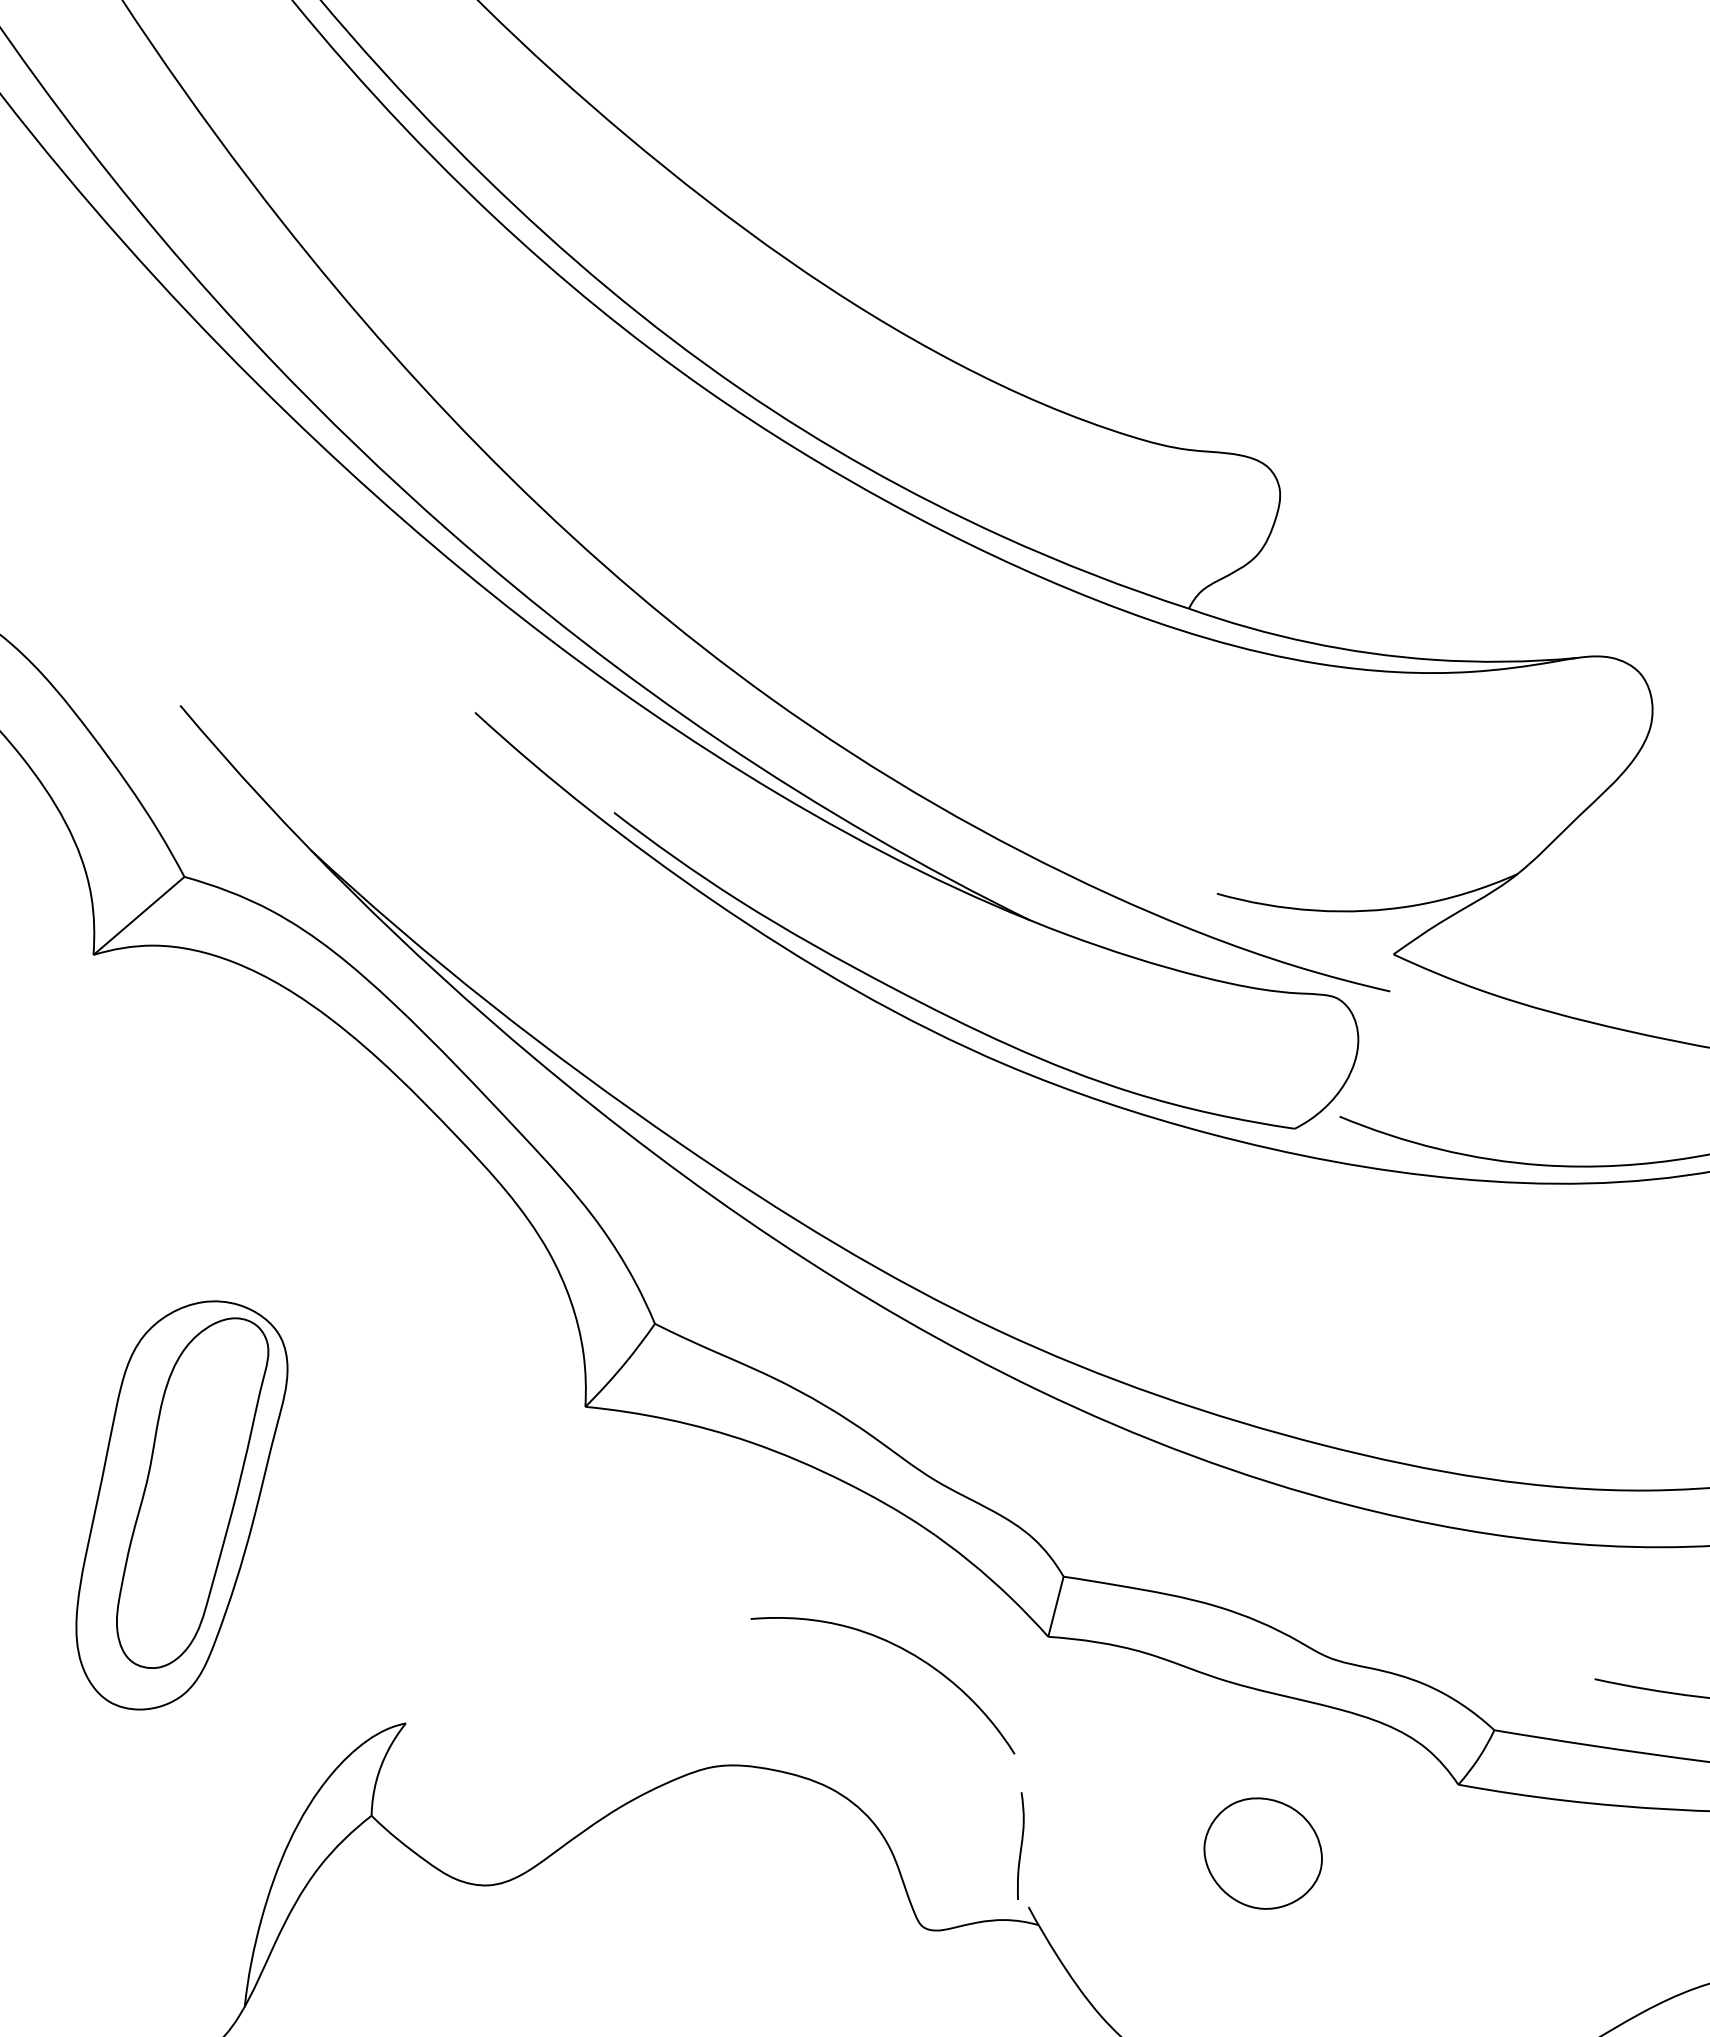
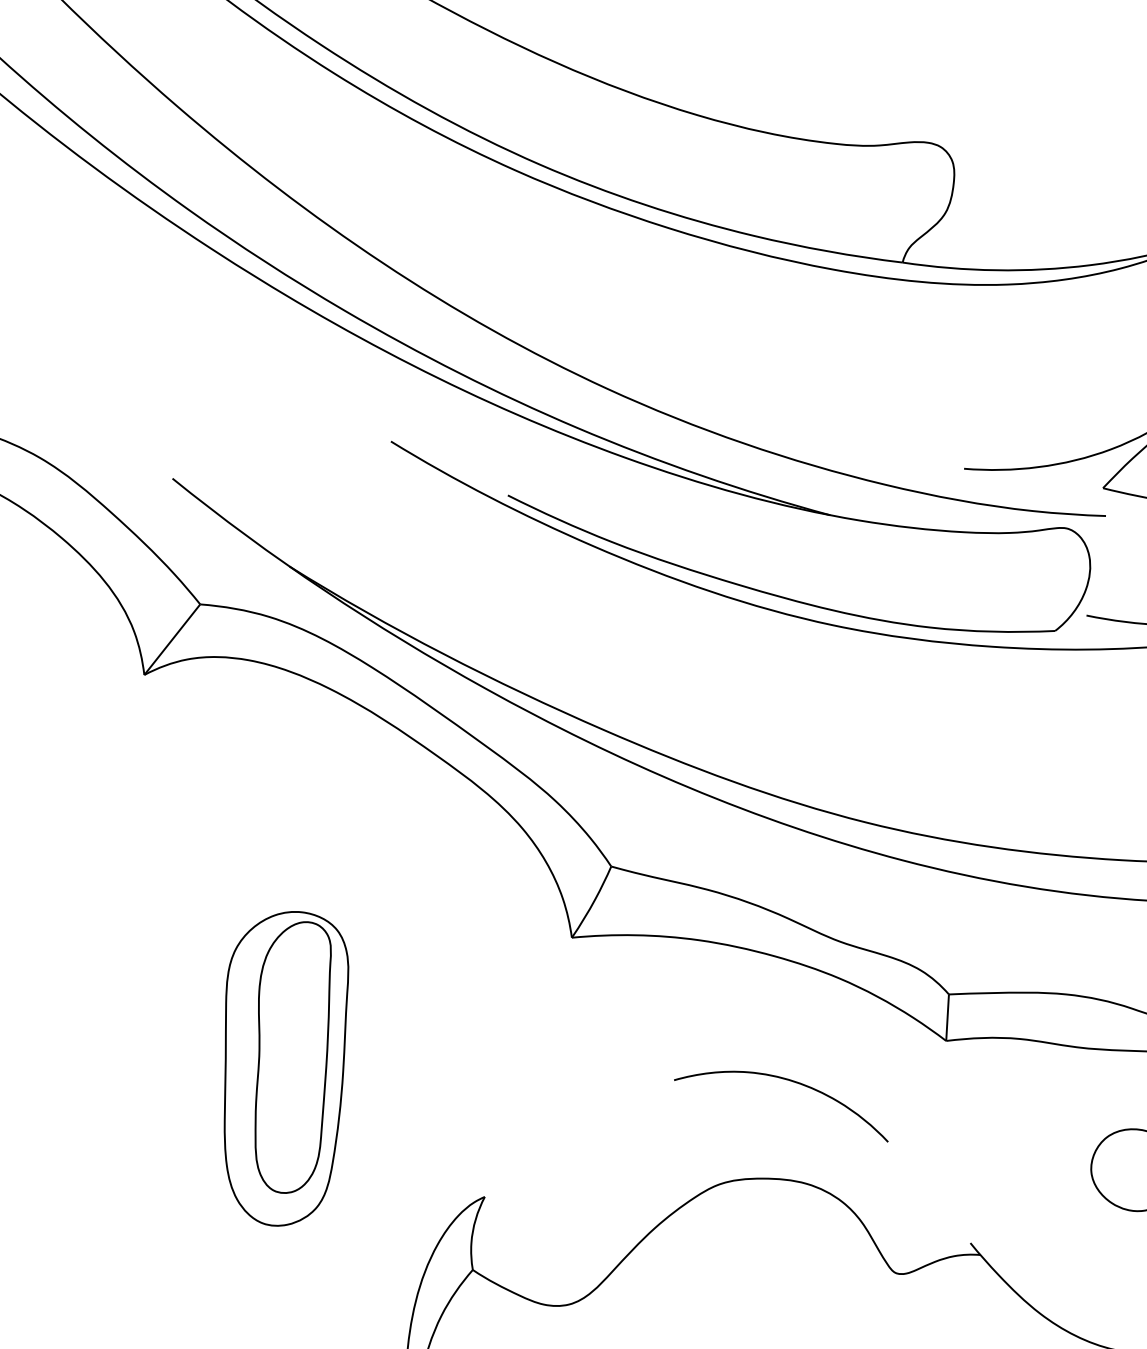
curve: (901, 1649) -> (789, 1081), moved
curve: (1020, 1845) -> (955, 1198), removed

